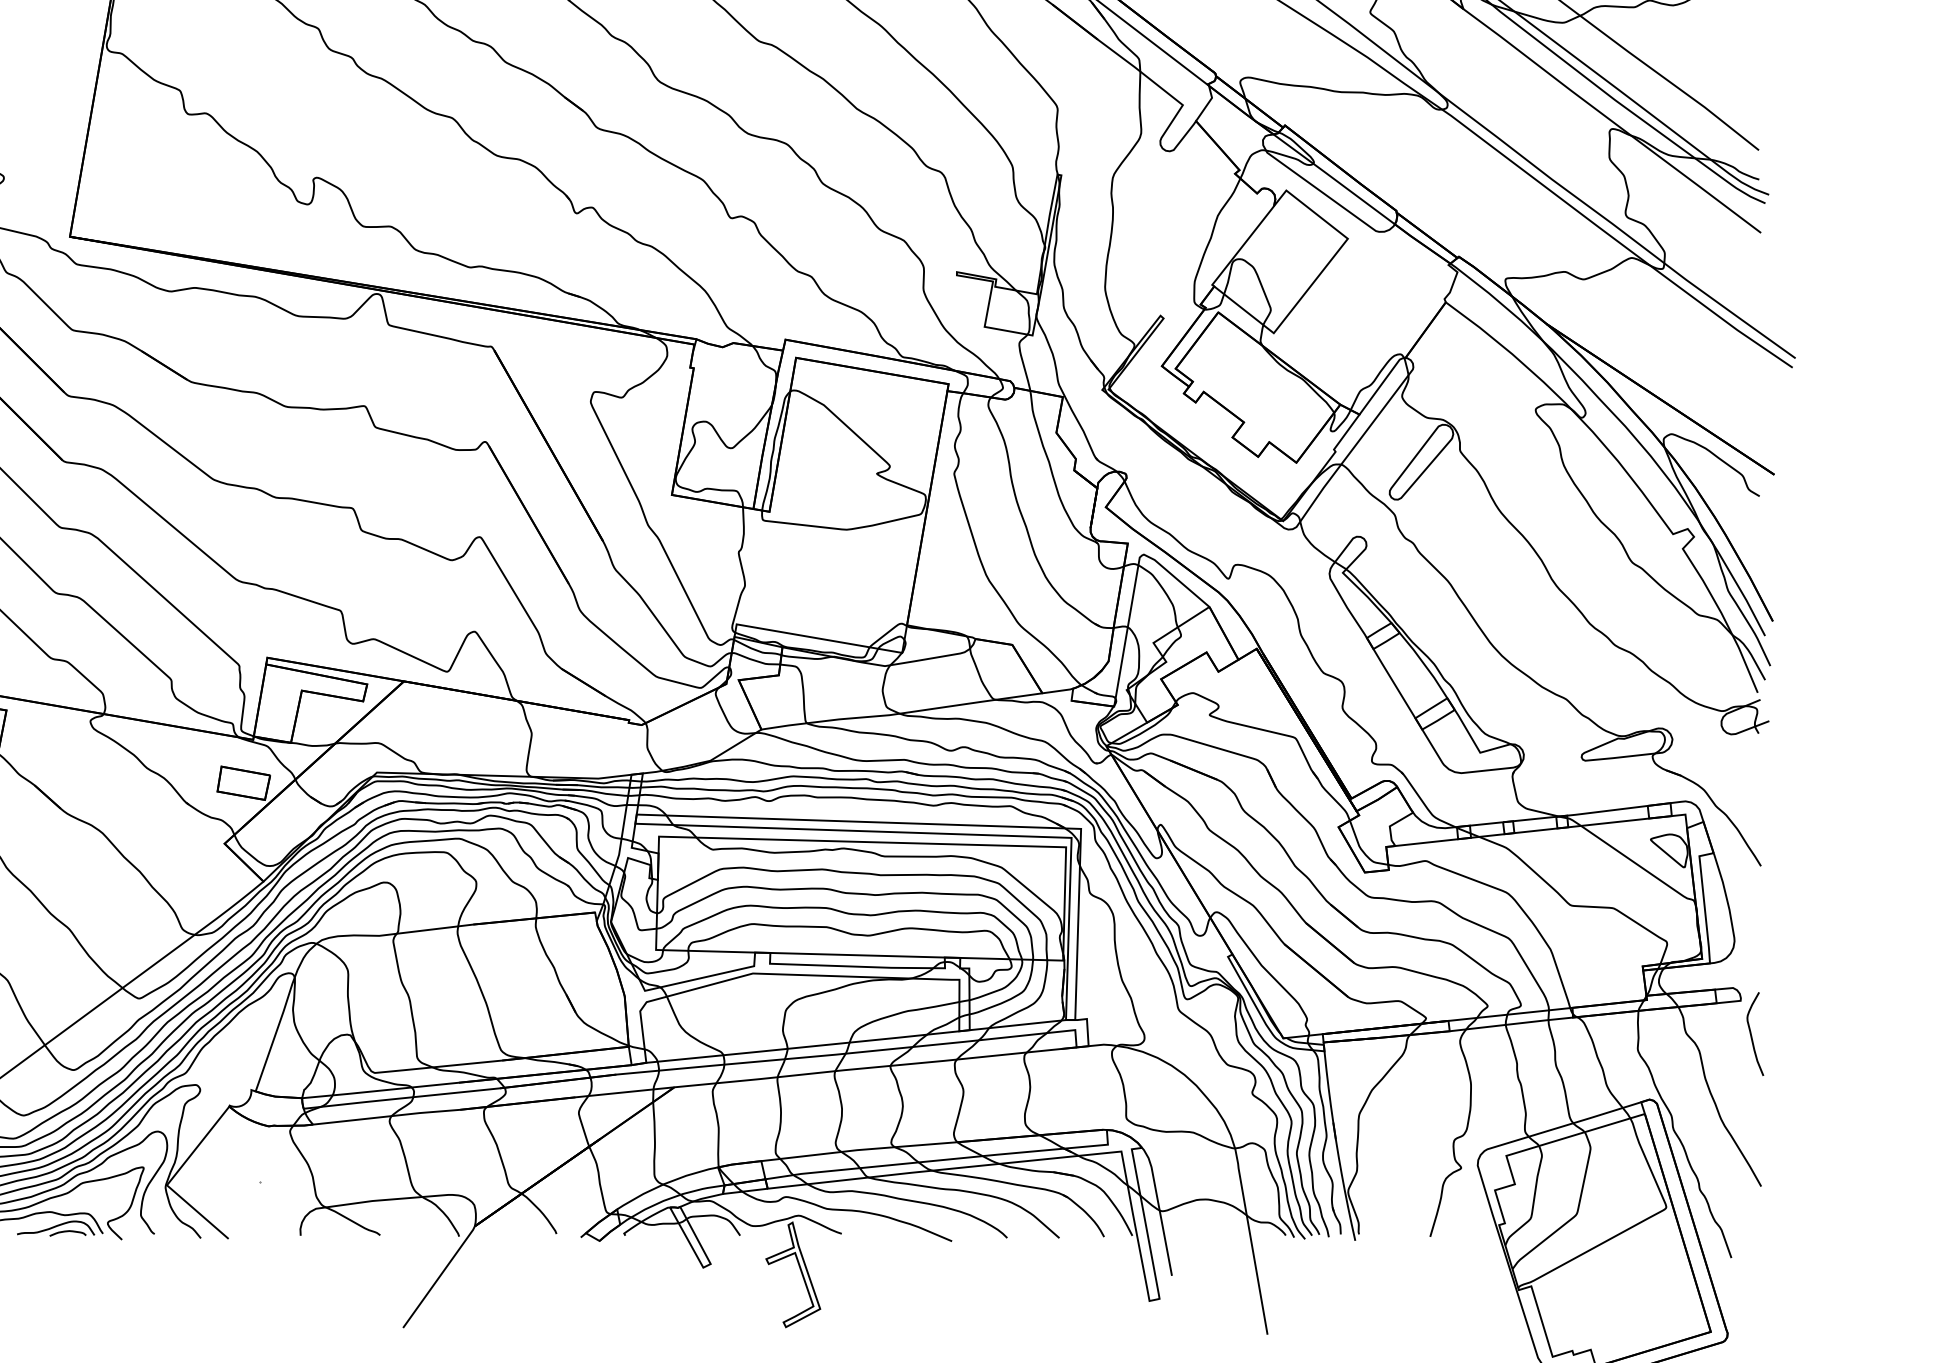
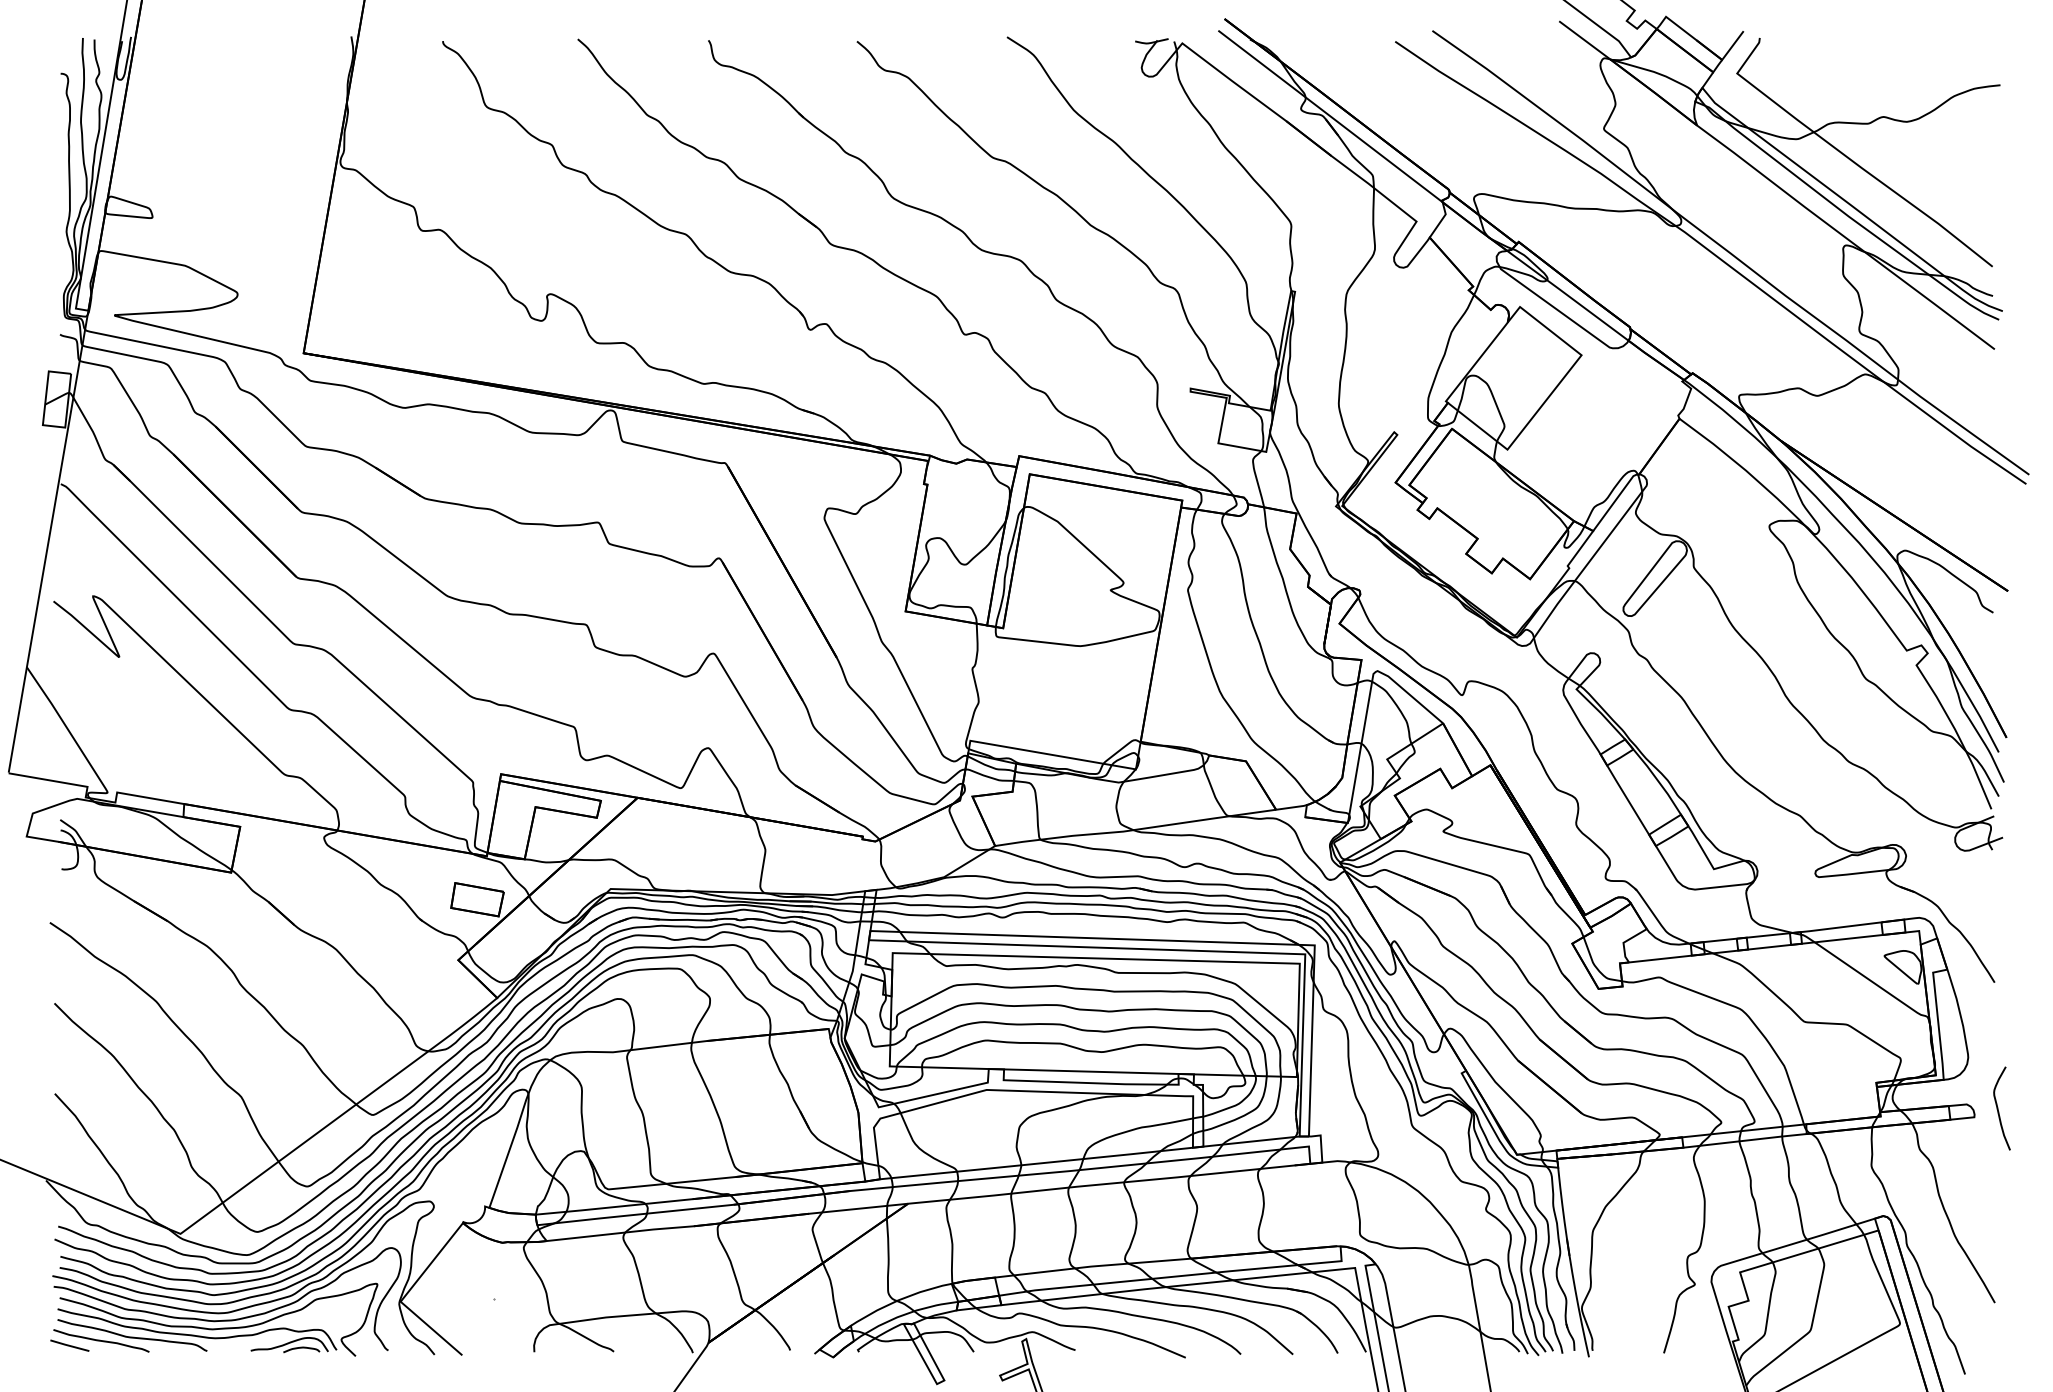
curve: (1751, 1034) -> (1998, 1108), moved

